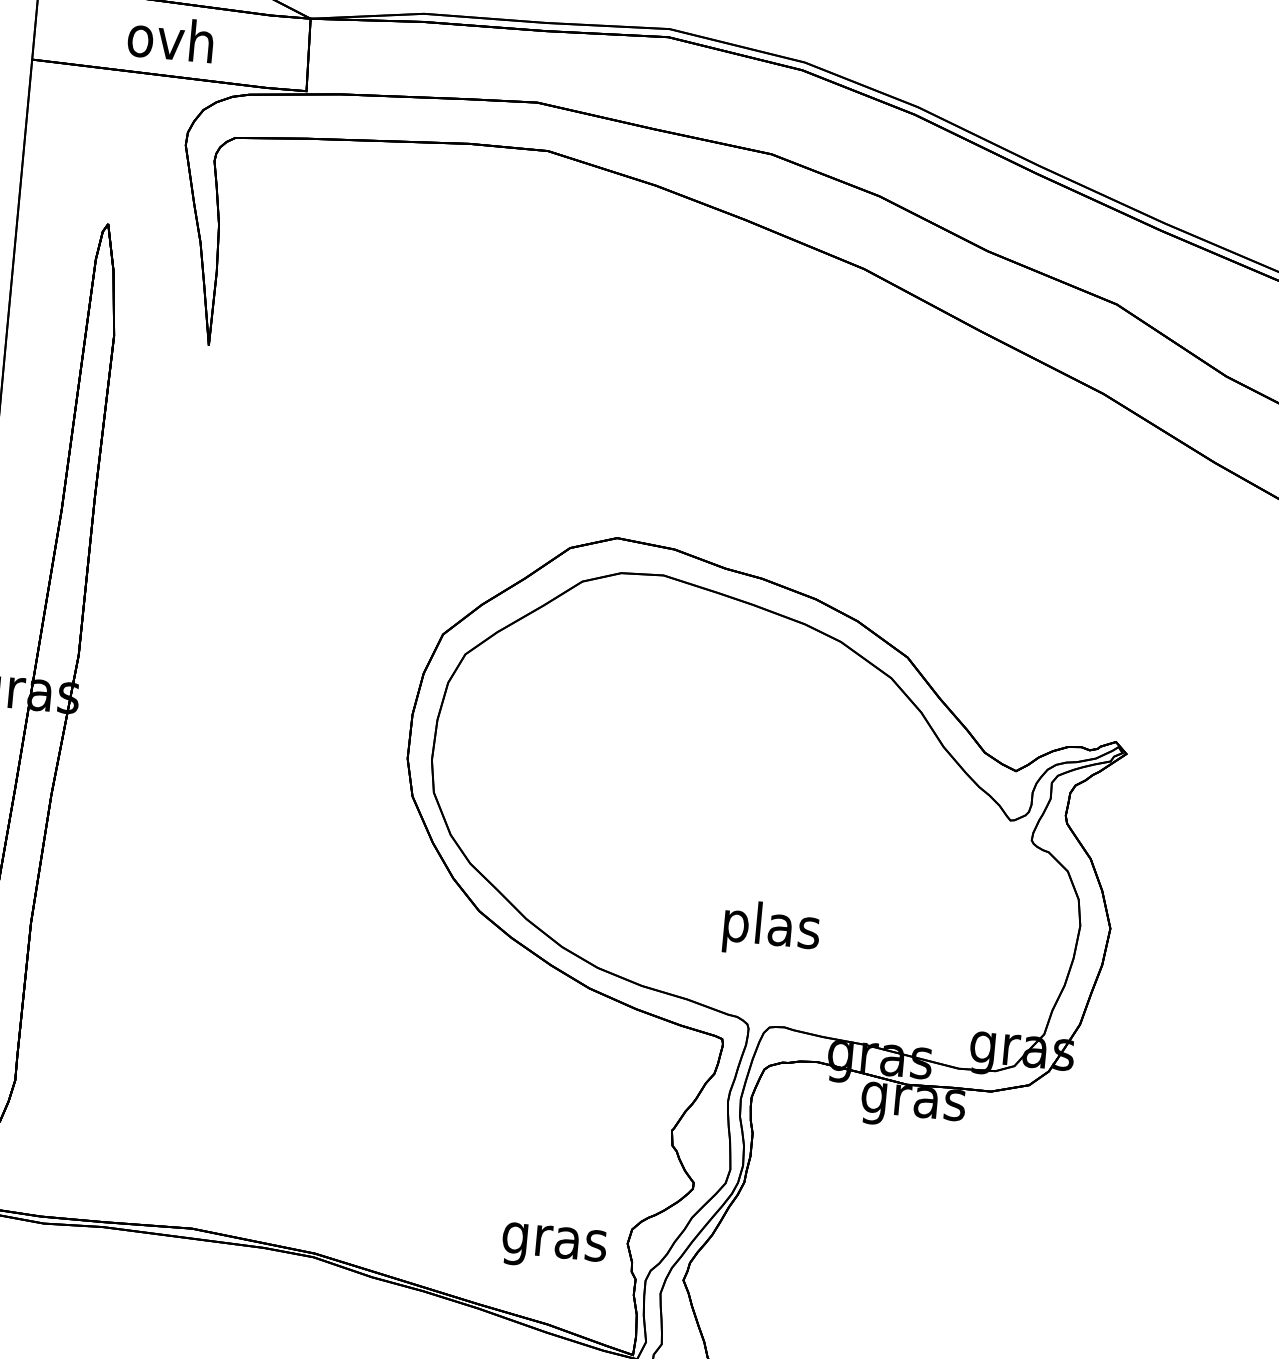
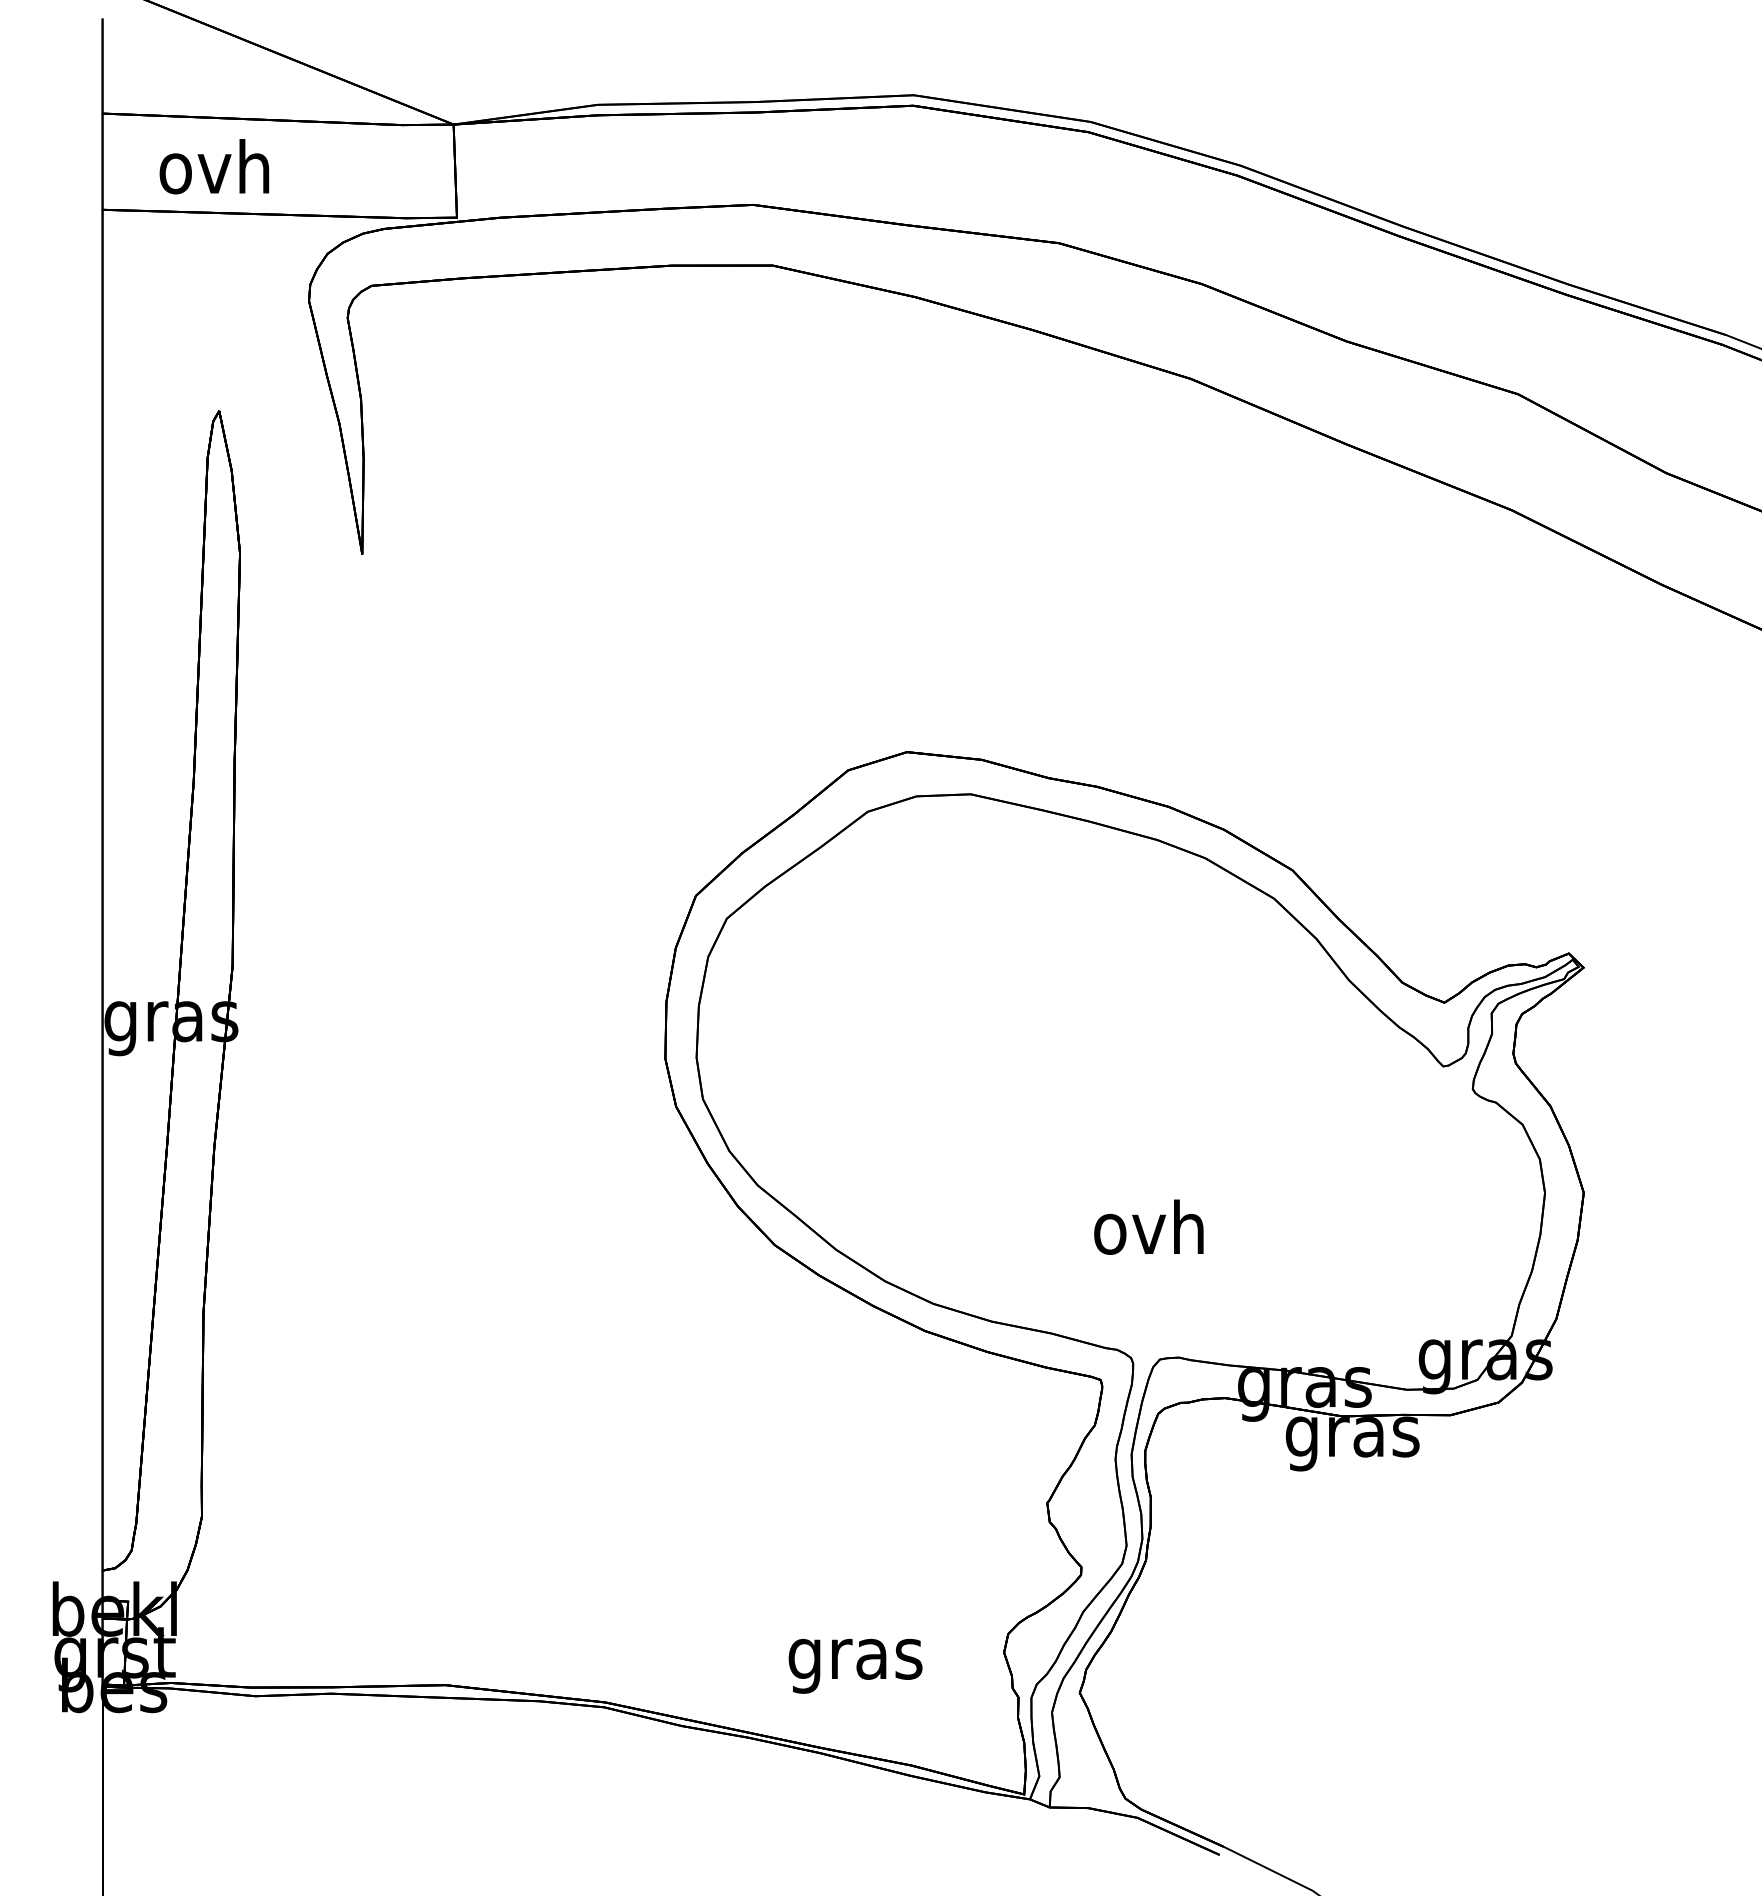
text: (170, 38) -> (214, 166), moved
text: (771, 929) -> (1150, 1233), plas -> ovh
text: (554, 1246) -> (855, 1665), moved

